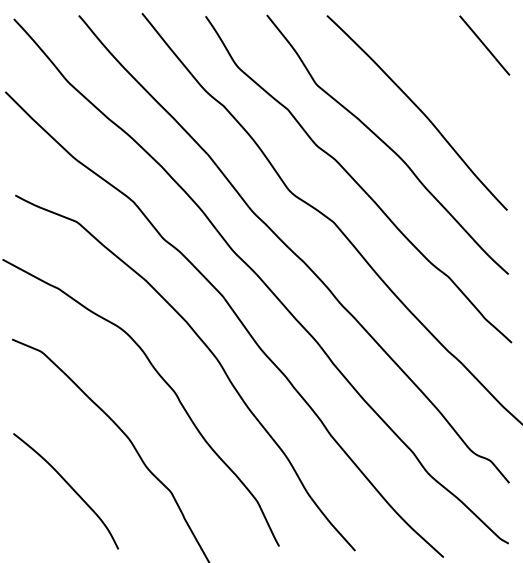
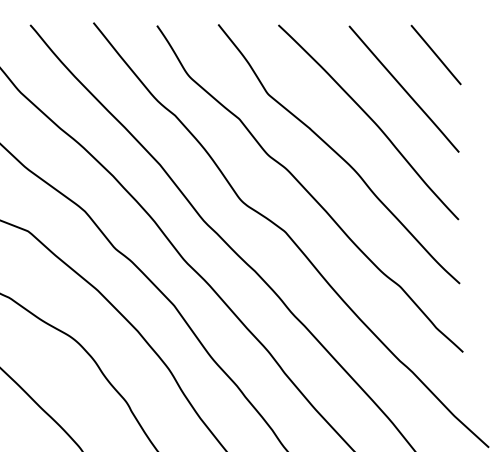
line: (452, 79) -> (403, 88), added

